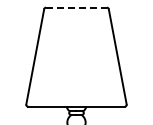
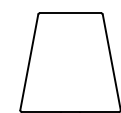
line: (76, 7) -> (70, 13), dashed -> solid

